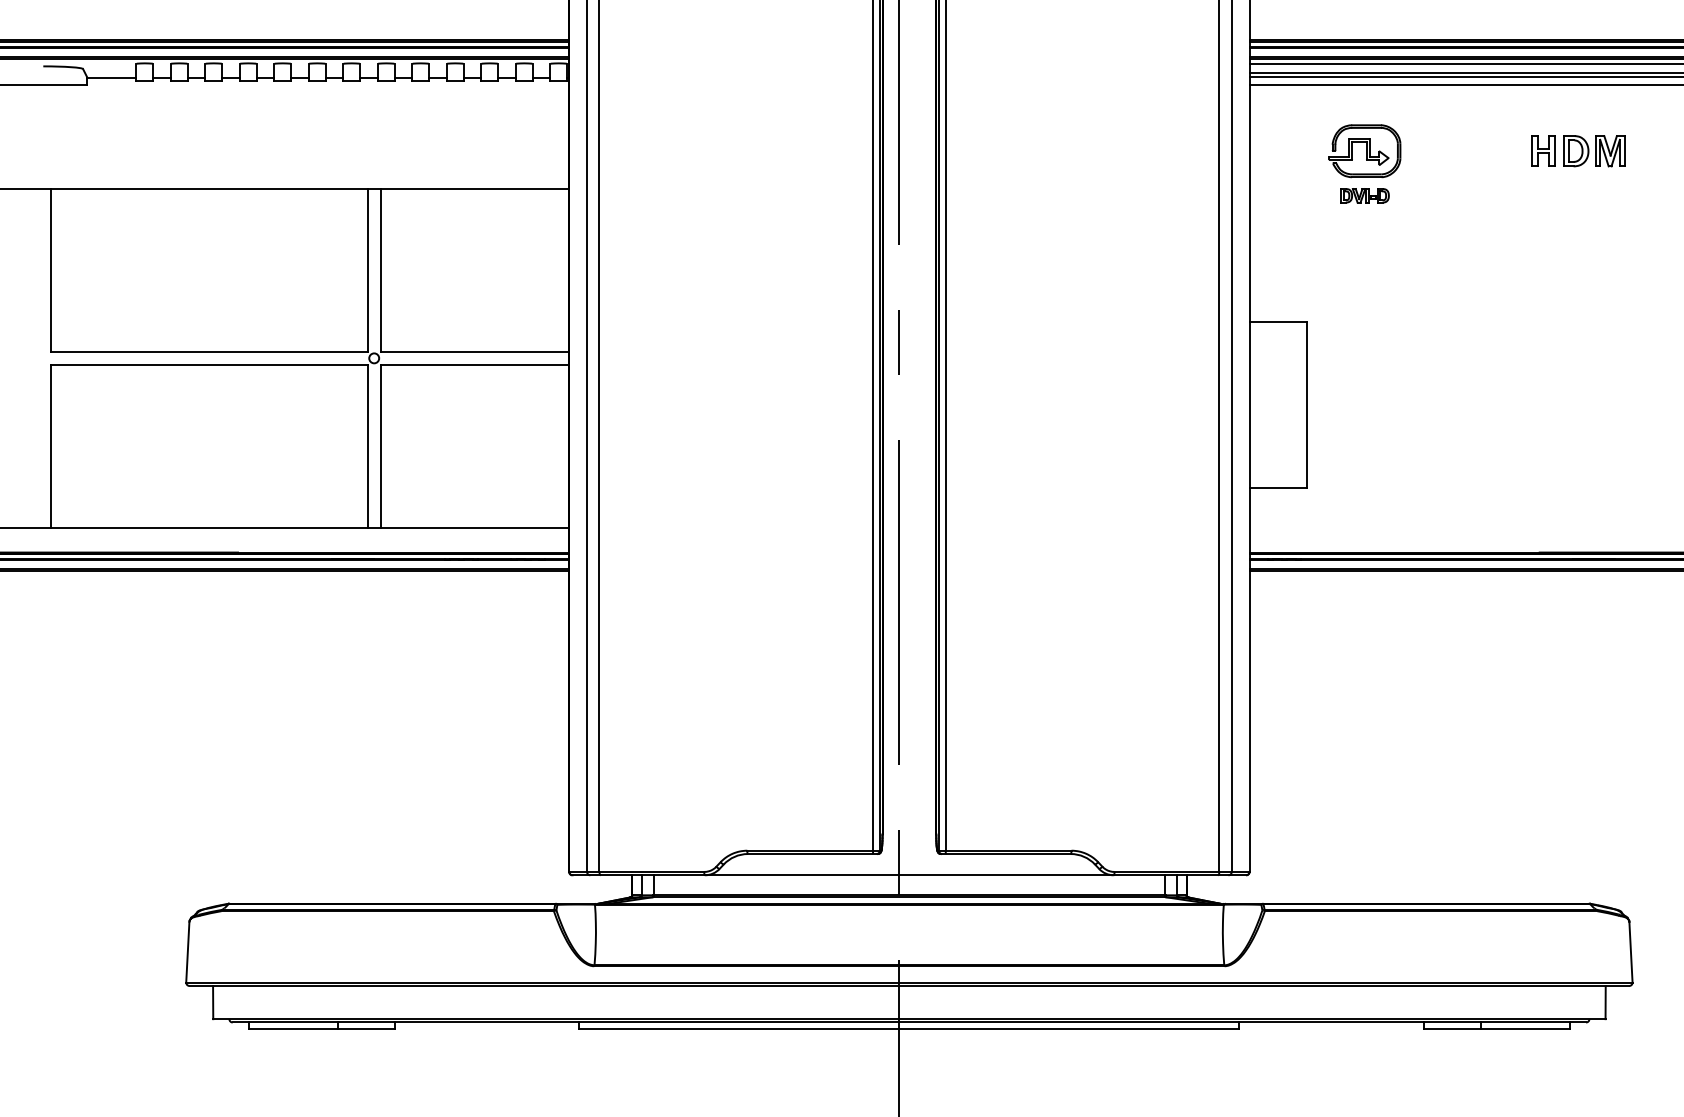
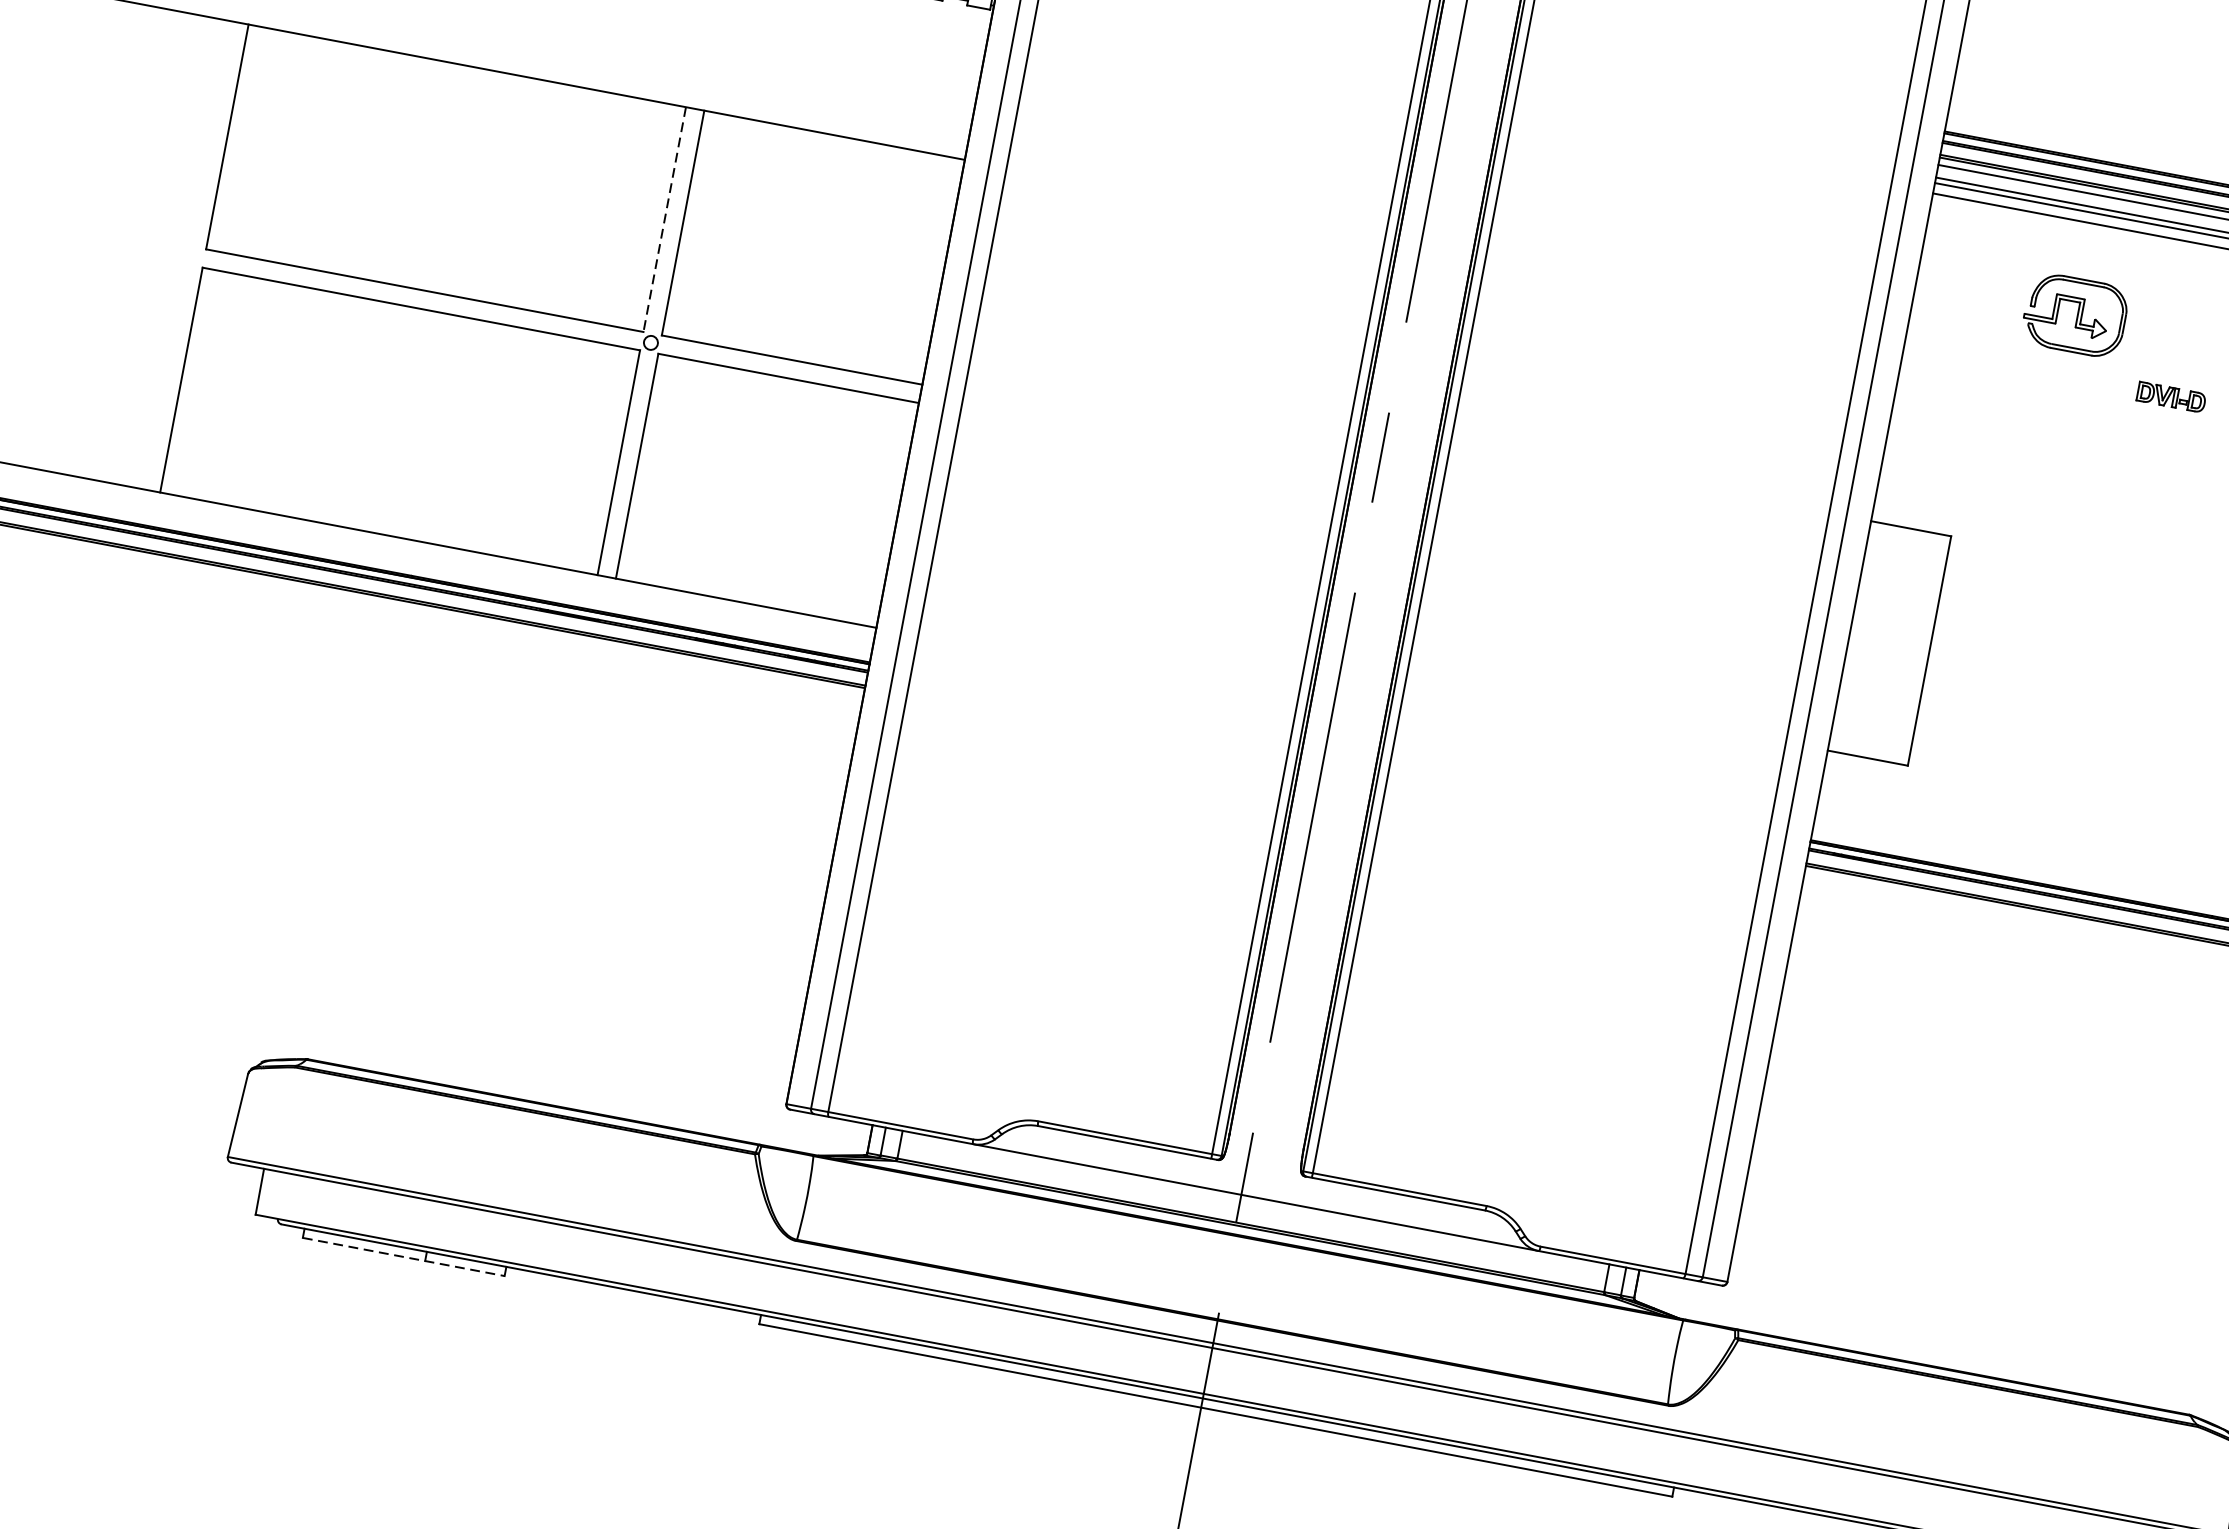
part: (1364, 195) -> (2170, 396), moved
line: (367, 270) -> (664, 219), solid -> dashed
line: (322, 1029) -> (404, 1257), solid -> dashed

